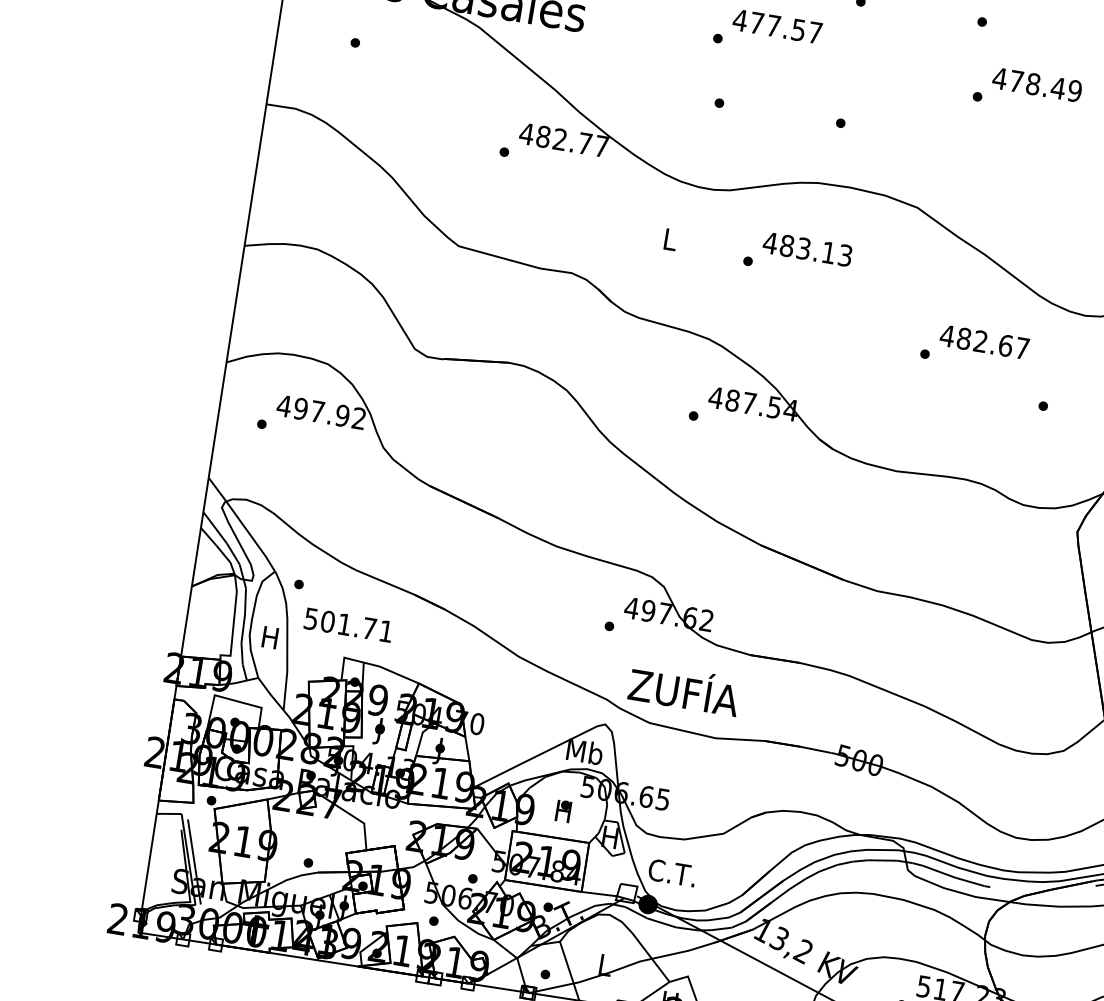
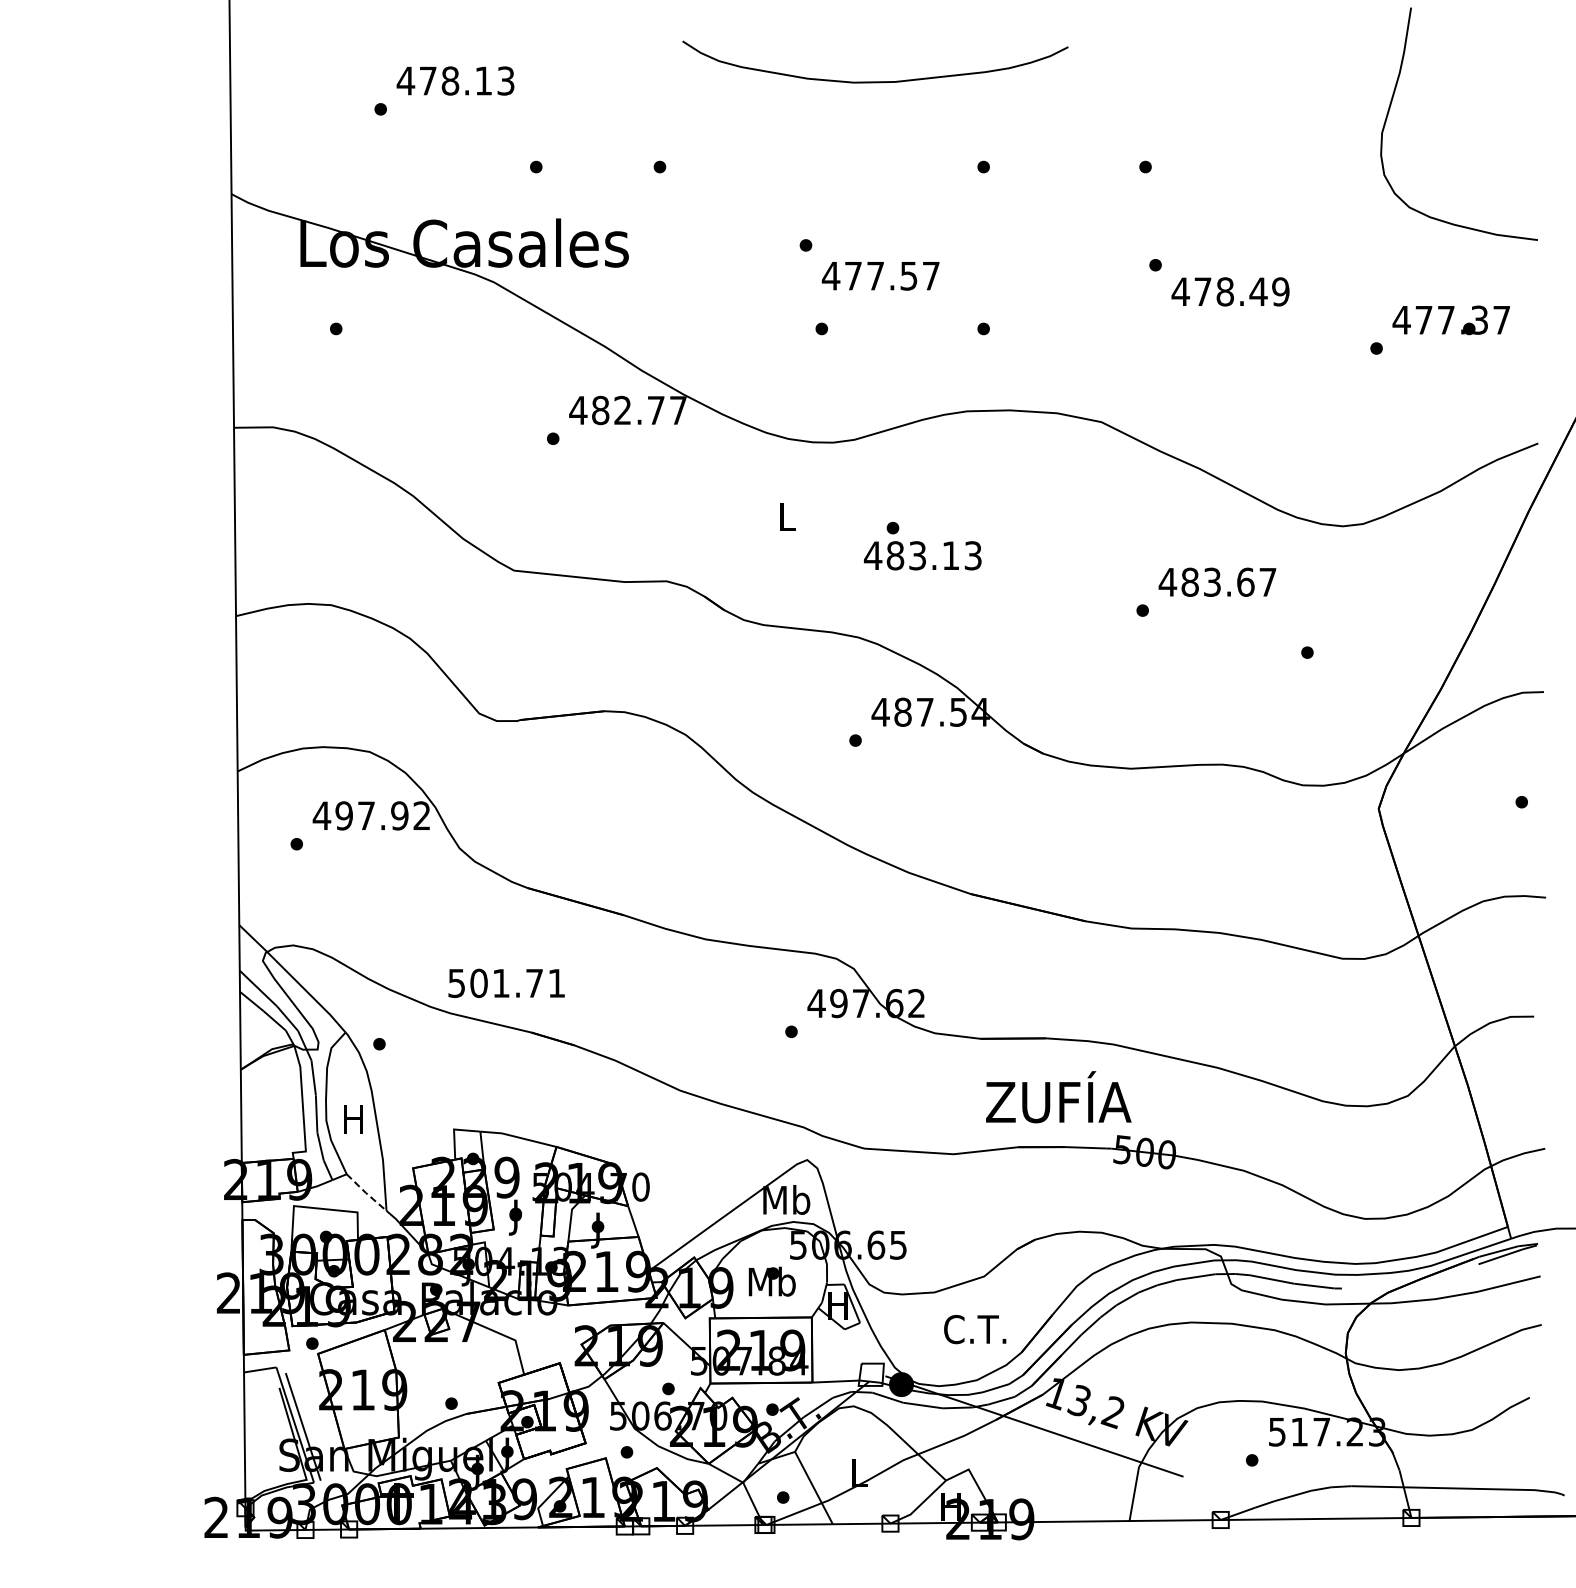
text: (777, 26) -> (880, 276), moved
text: (1037, 84) -> (1230, 291), moved
text: (807, 249) -> (922, 555), moved
text: (980, 341) -> (1212, 581), 482.67 -> 483.67
text: (348, 624) -> (506, 982), moved
text: (684, 689) -> (1058, 1097), moved
line: (270, 694) -> (366, 1193), solid -> dashed
text: (563, 811) -> (771, 1281), H -> Mb
text: (672, 873) -> (975, 1329), moved

